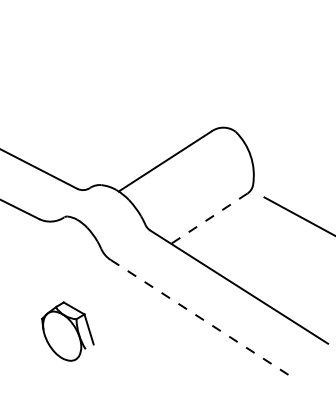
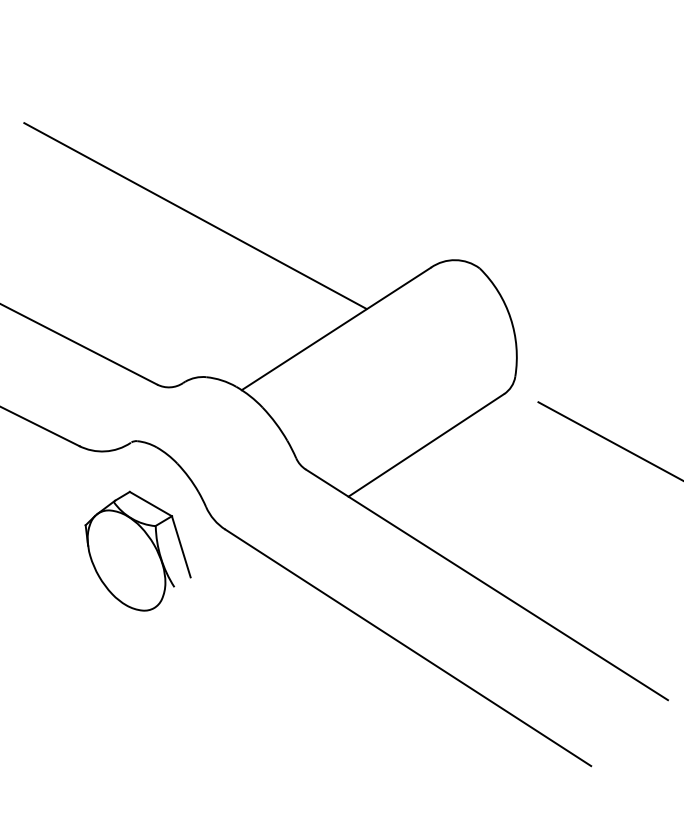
line: (95, 105) -> (194, 215), added
line: (209, 218) -> (426, 445), dashed -> solid
line: (200, 318) -> (408, 648), dashed -> solid
part: (67, 331) -> (137, 551), moved

